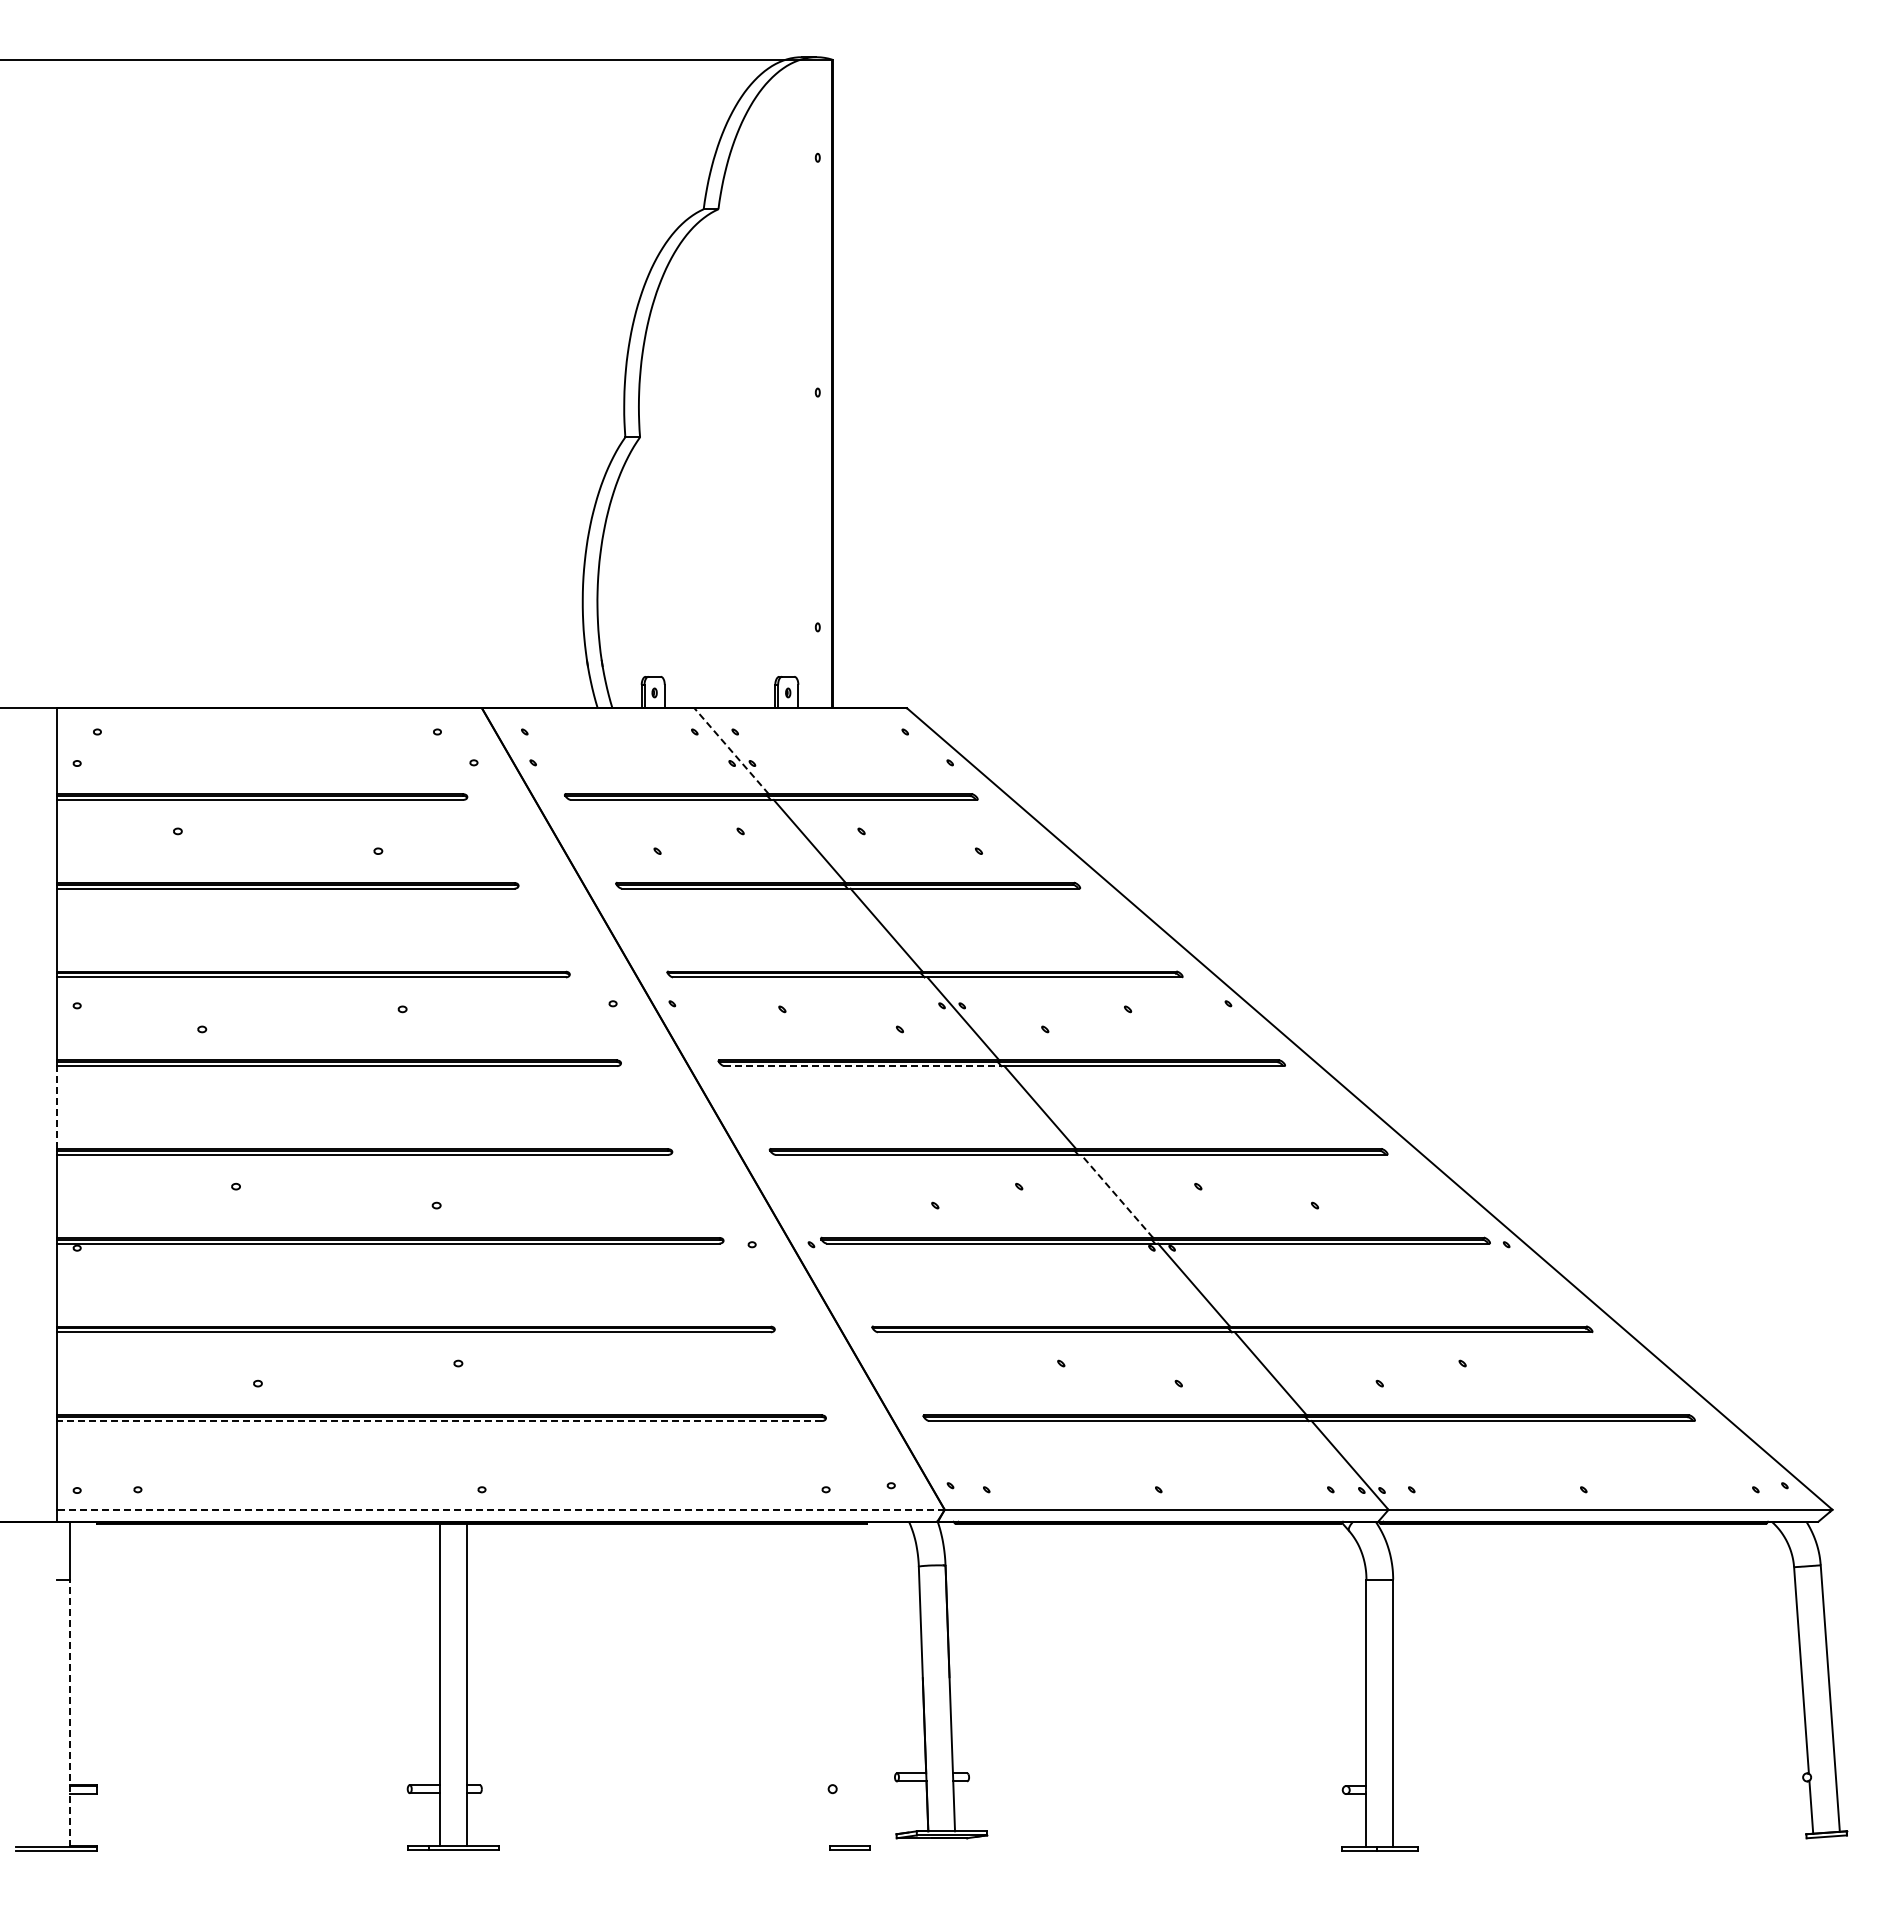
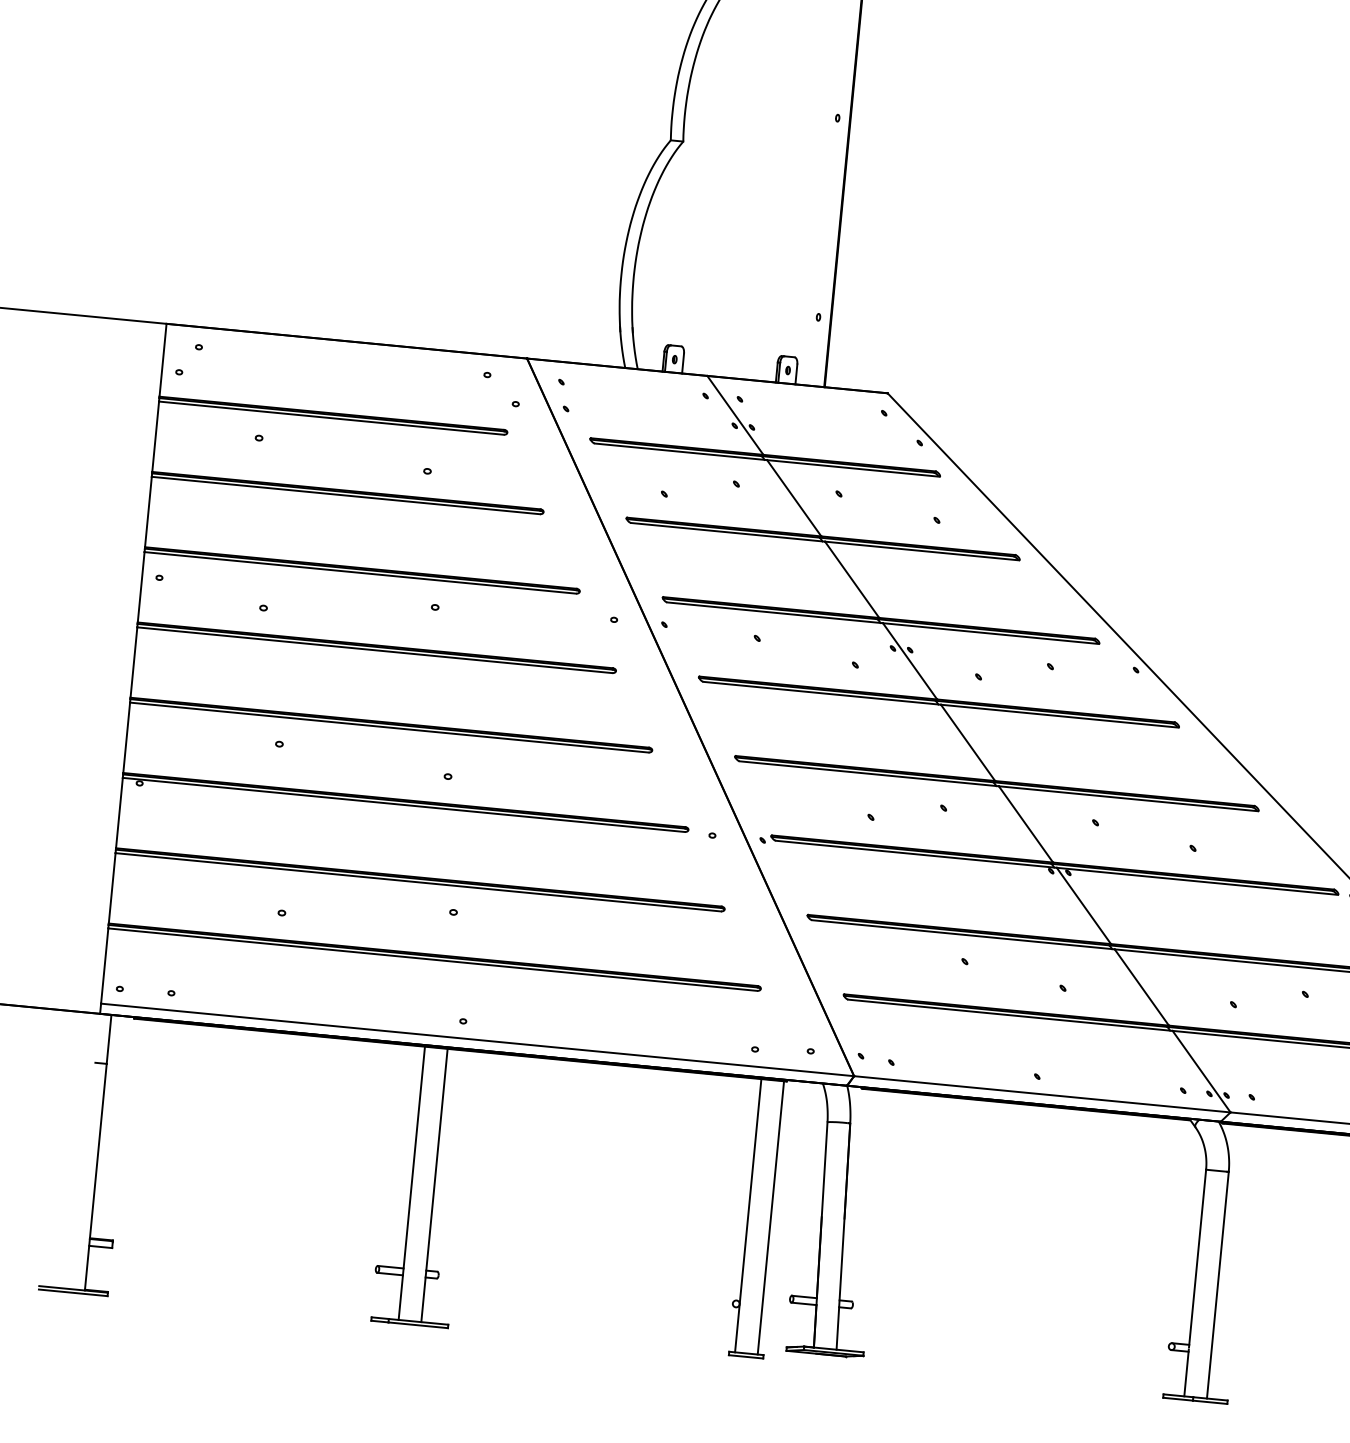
line: (731, 751) -> (735, 415), dashed -> solid
line: (864, 1066) -> (822, 693), dashed -> solid
line: (56, 1107) -> (133, 662), dashed -> solid
line: (1117, 1196) -> (1026, 824), dashed -> solid
line: (439, 1421) -> (432, 959), dashed -> solid
line: (500, 1509) -> (477, 1039), dashed -> solid
line: (836, 1684) -> (748, 1215), added
line: (863, 1684) -> (770, 1217), added
line: (70, 1713) -> (95, 1177), dashed -> solid

